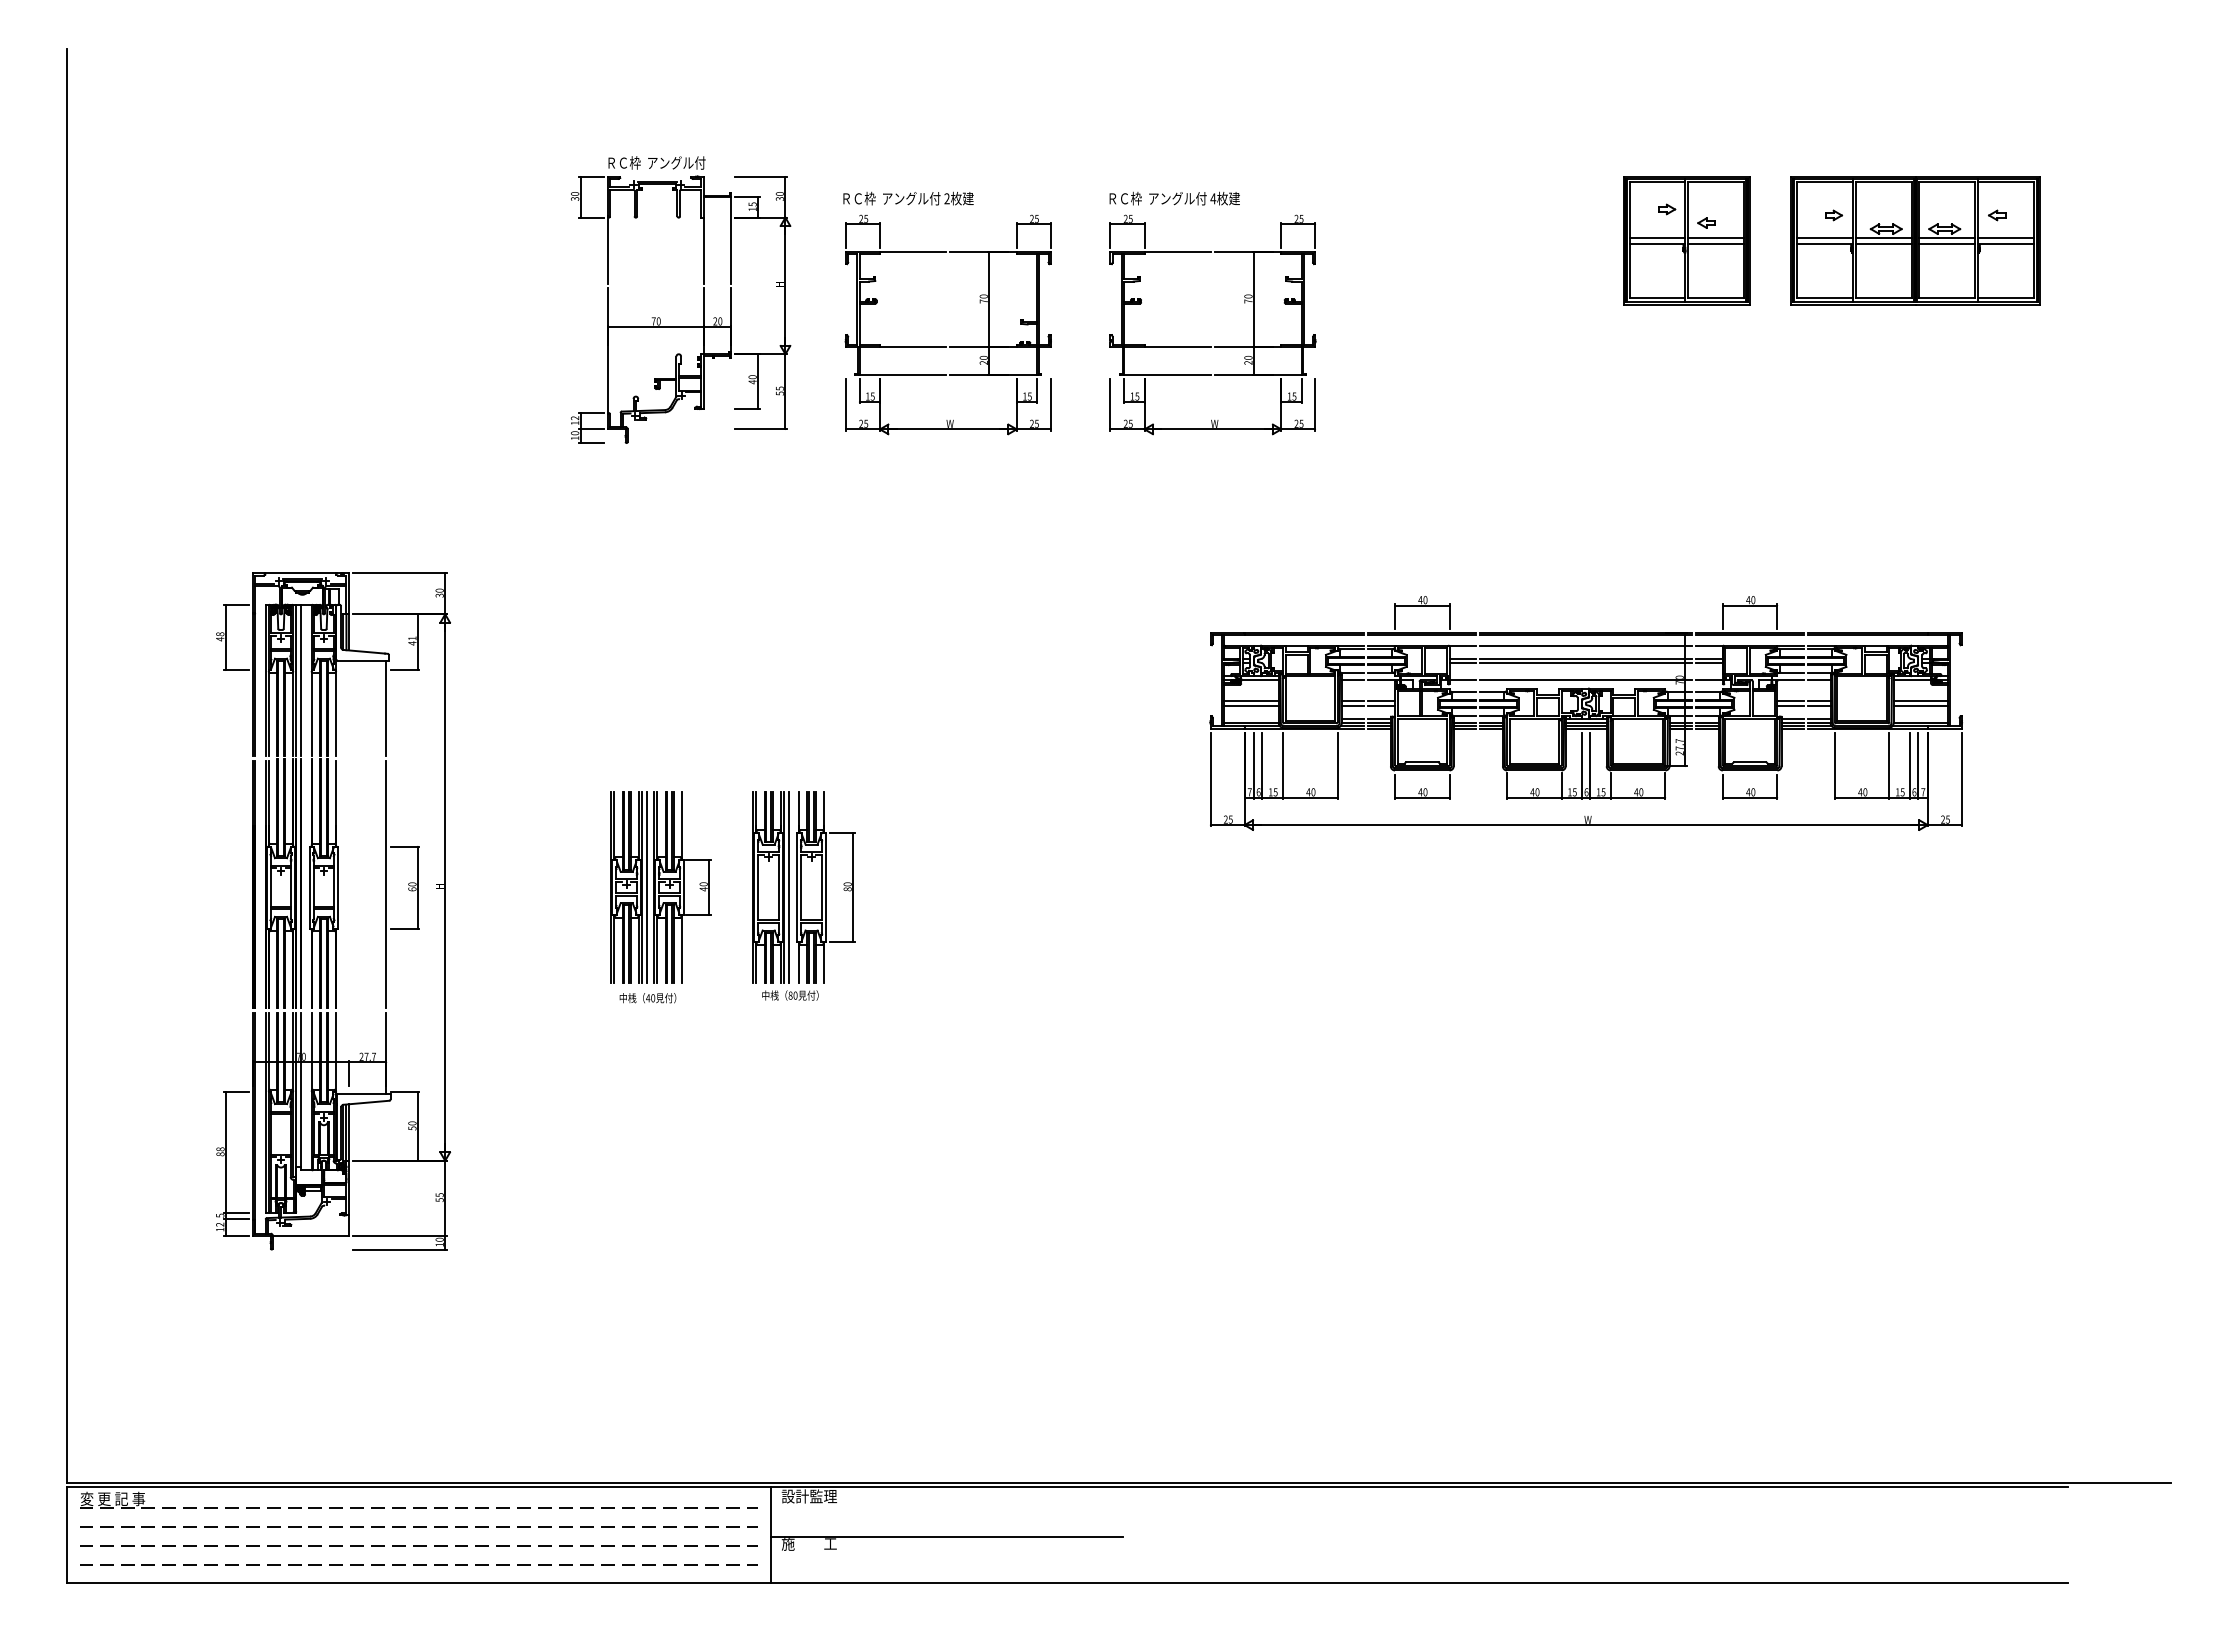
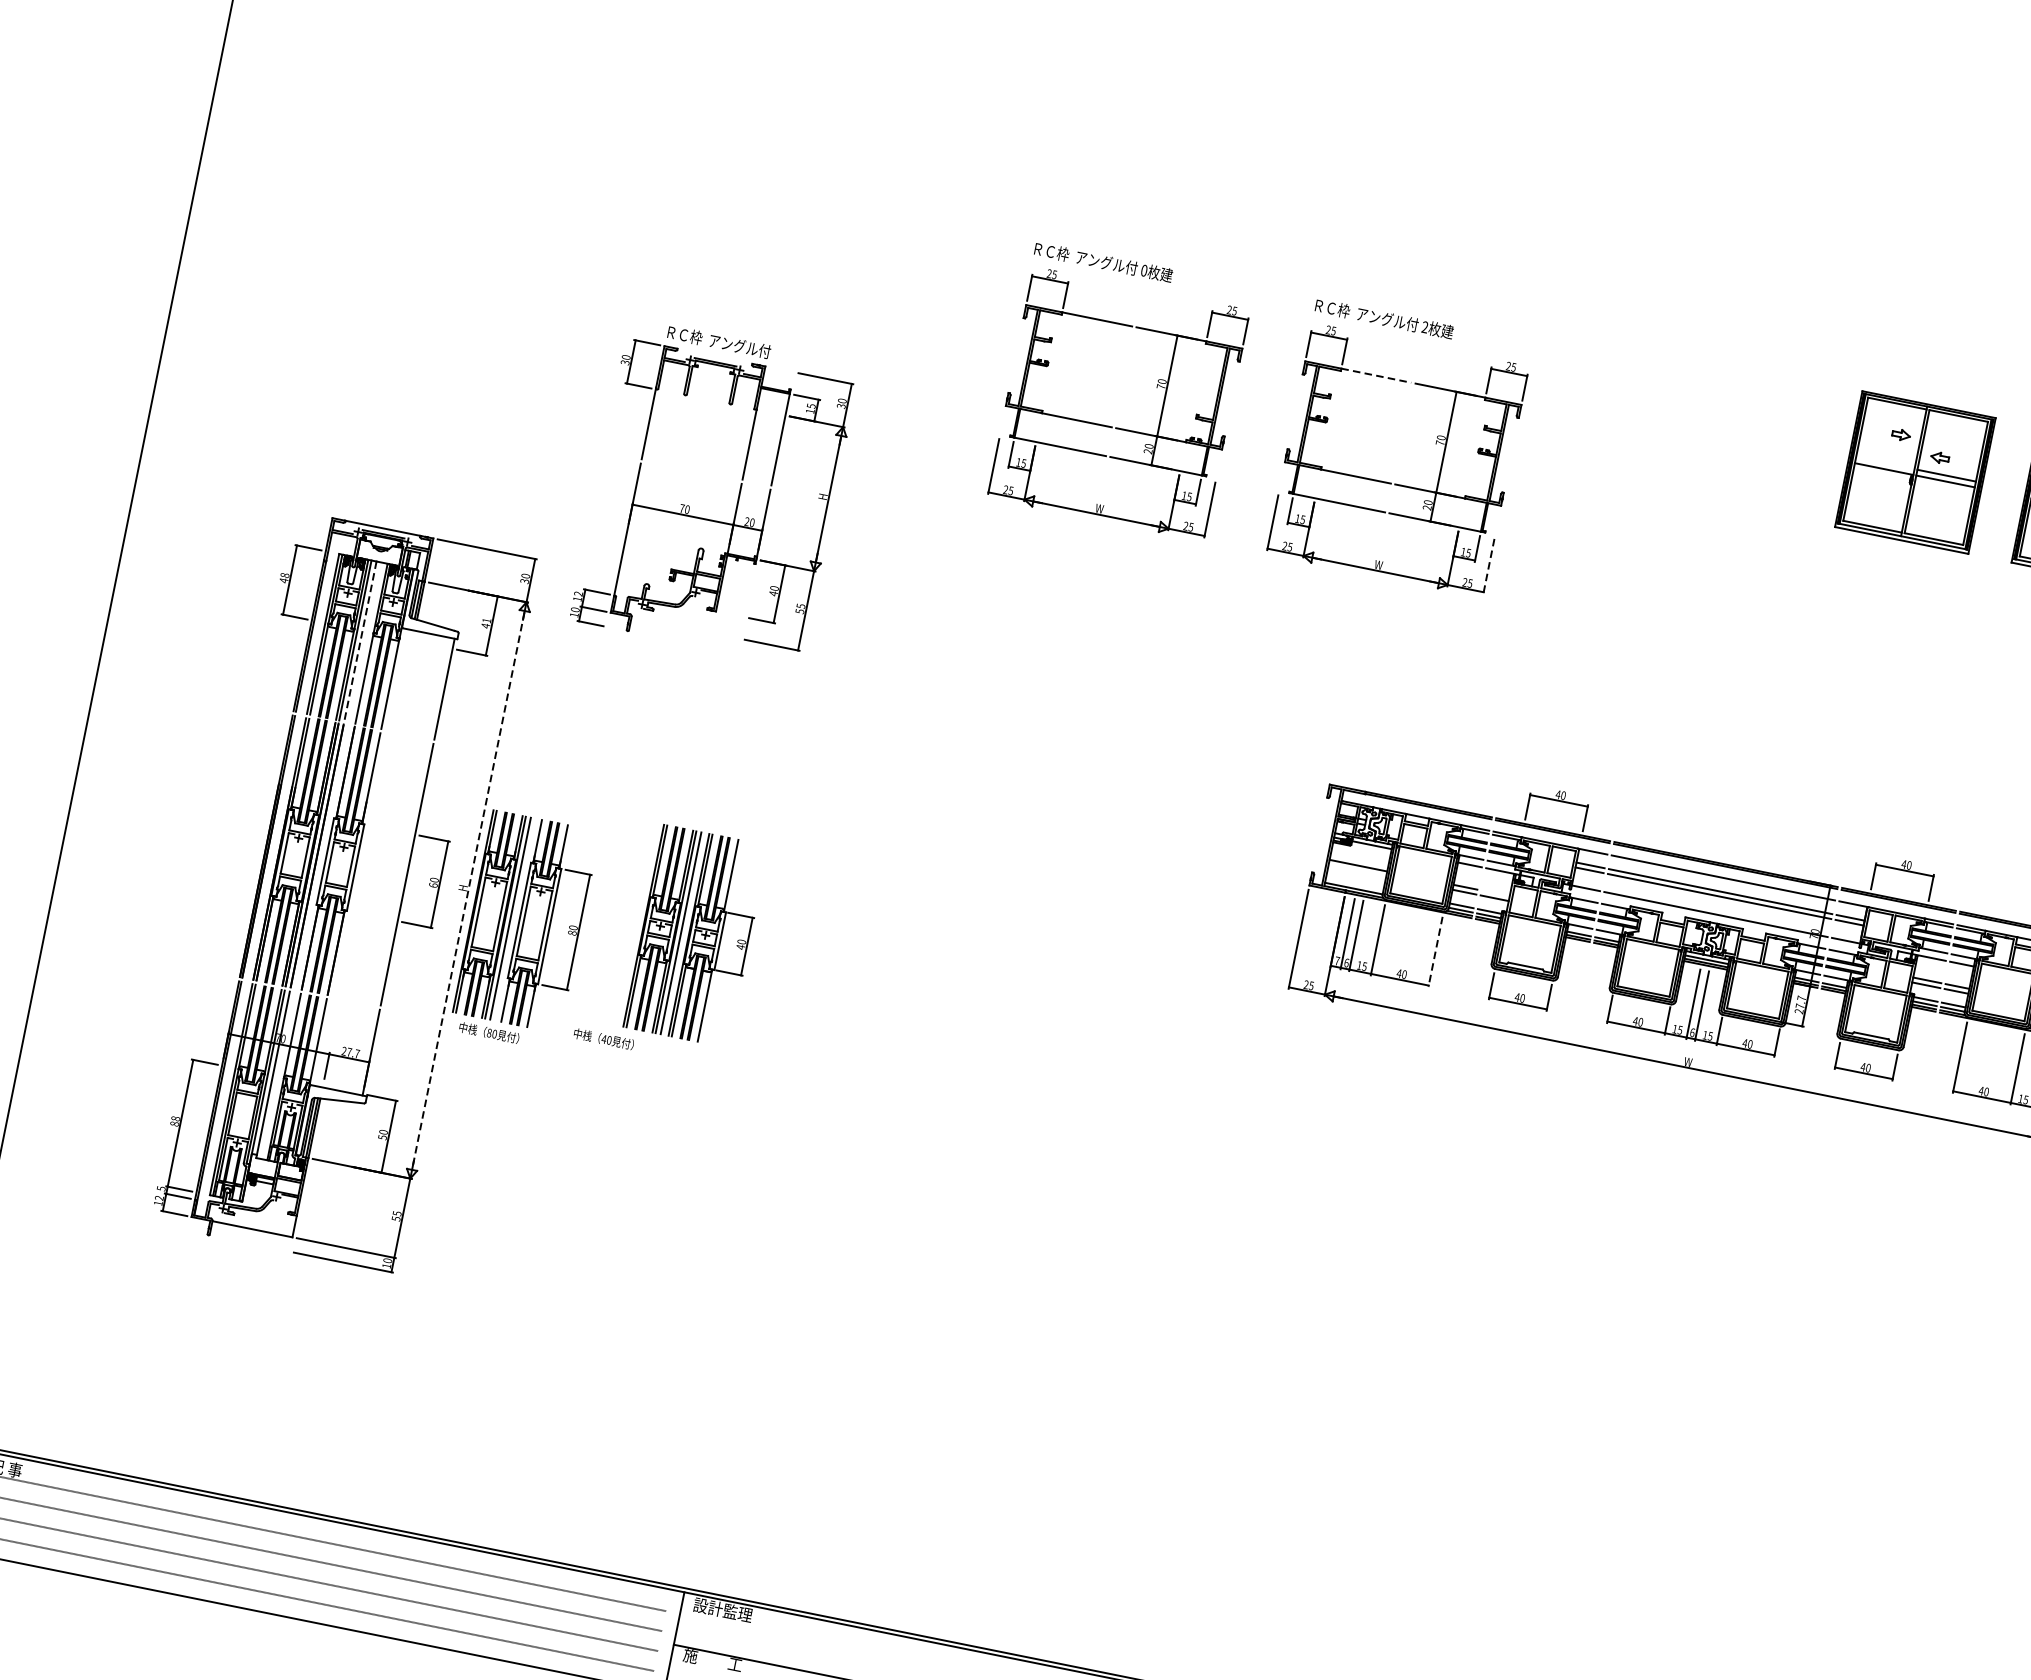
text: (946, 198) -> (1143, 270), 2 -> 0
text: (1213, 198) -> (1425, 327), 4 -> 2
line: (1657, 238) -> (1885, 463), removed
line: (1178, 251) -> (1377, 375), solid -> dashed
part: (703, 299) -> (739, 496), moved
line: (1315, 404) -> (1489, 566), solid -> dashed
line: (301, 680) -> (360, 641), solid -> dashed
line: (1381, 701) -> (1495, 893), removed
line: (1251, 706) -> (1357, 870), removed
line: (1337, 766) -> (1435, 952), solid -> dashed
line: (445, 887) -> (468, 890), solid -> dashed
part: (803, 895) -> (524, 930), moved
text: (647, 998) -> (603, 1039), moved

